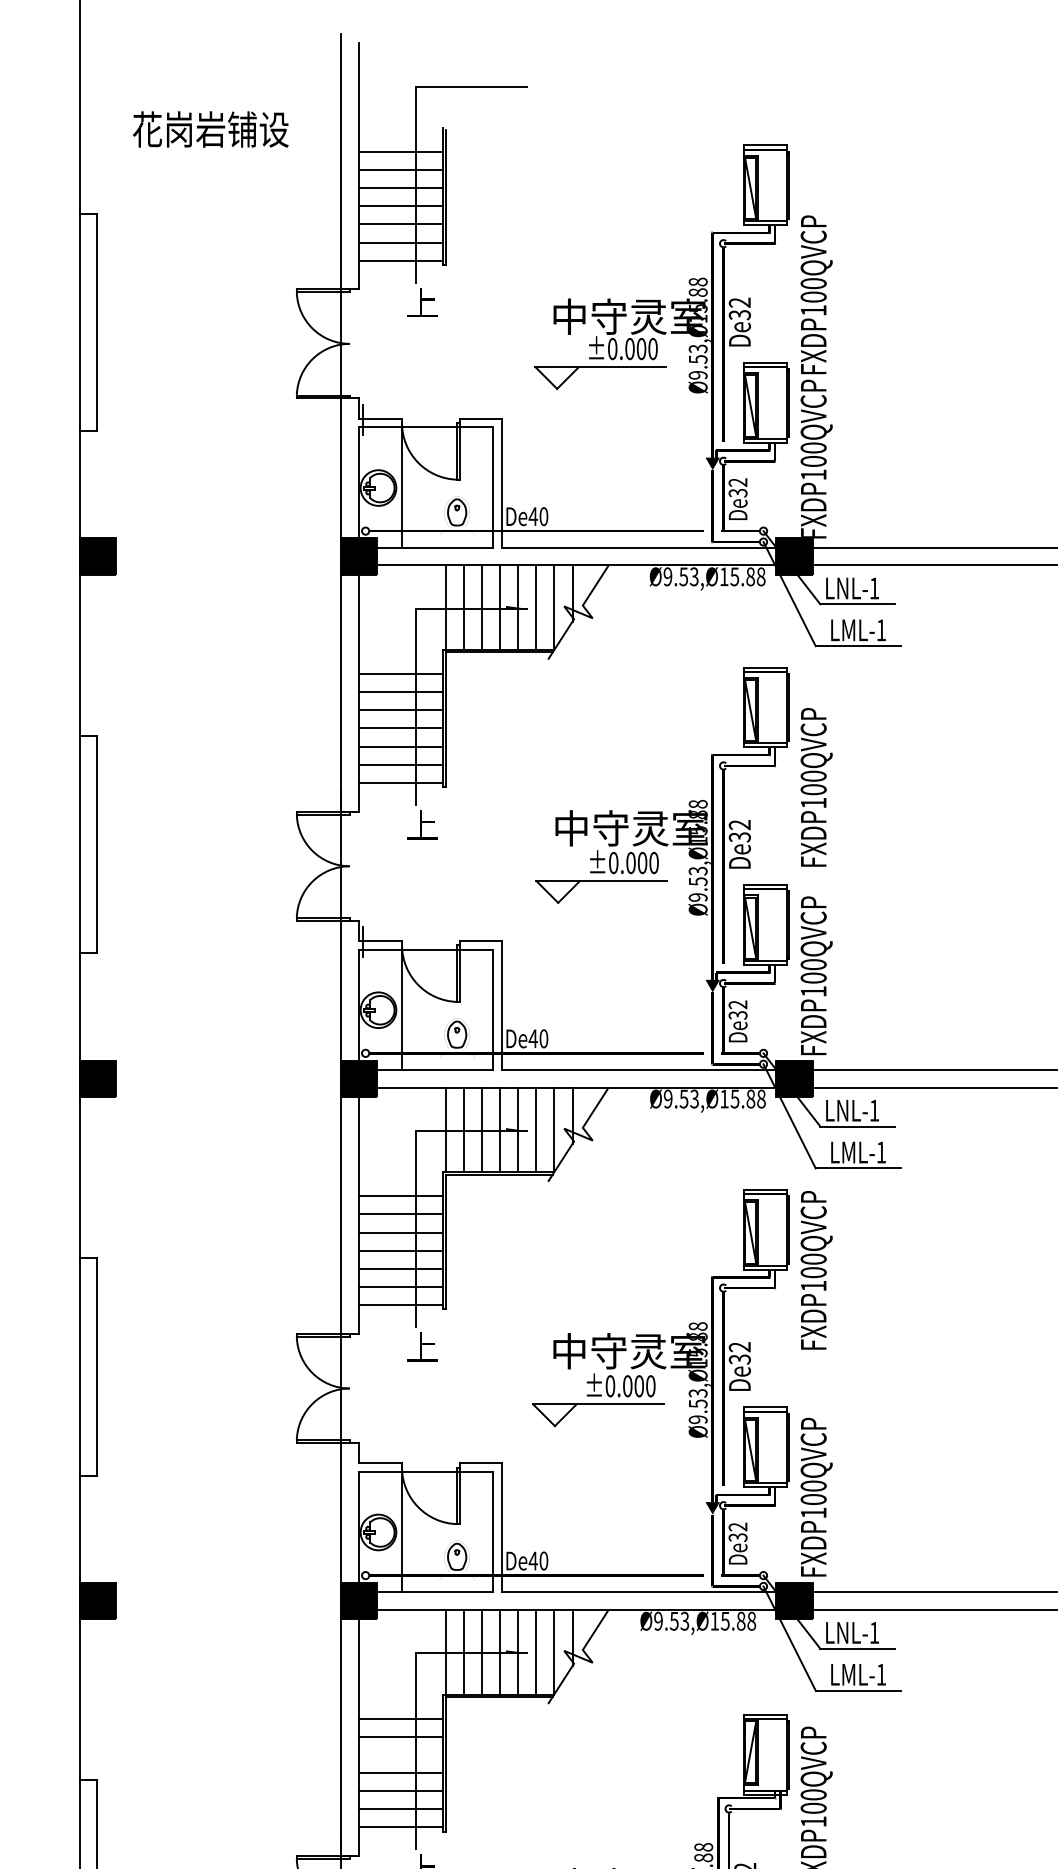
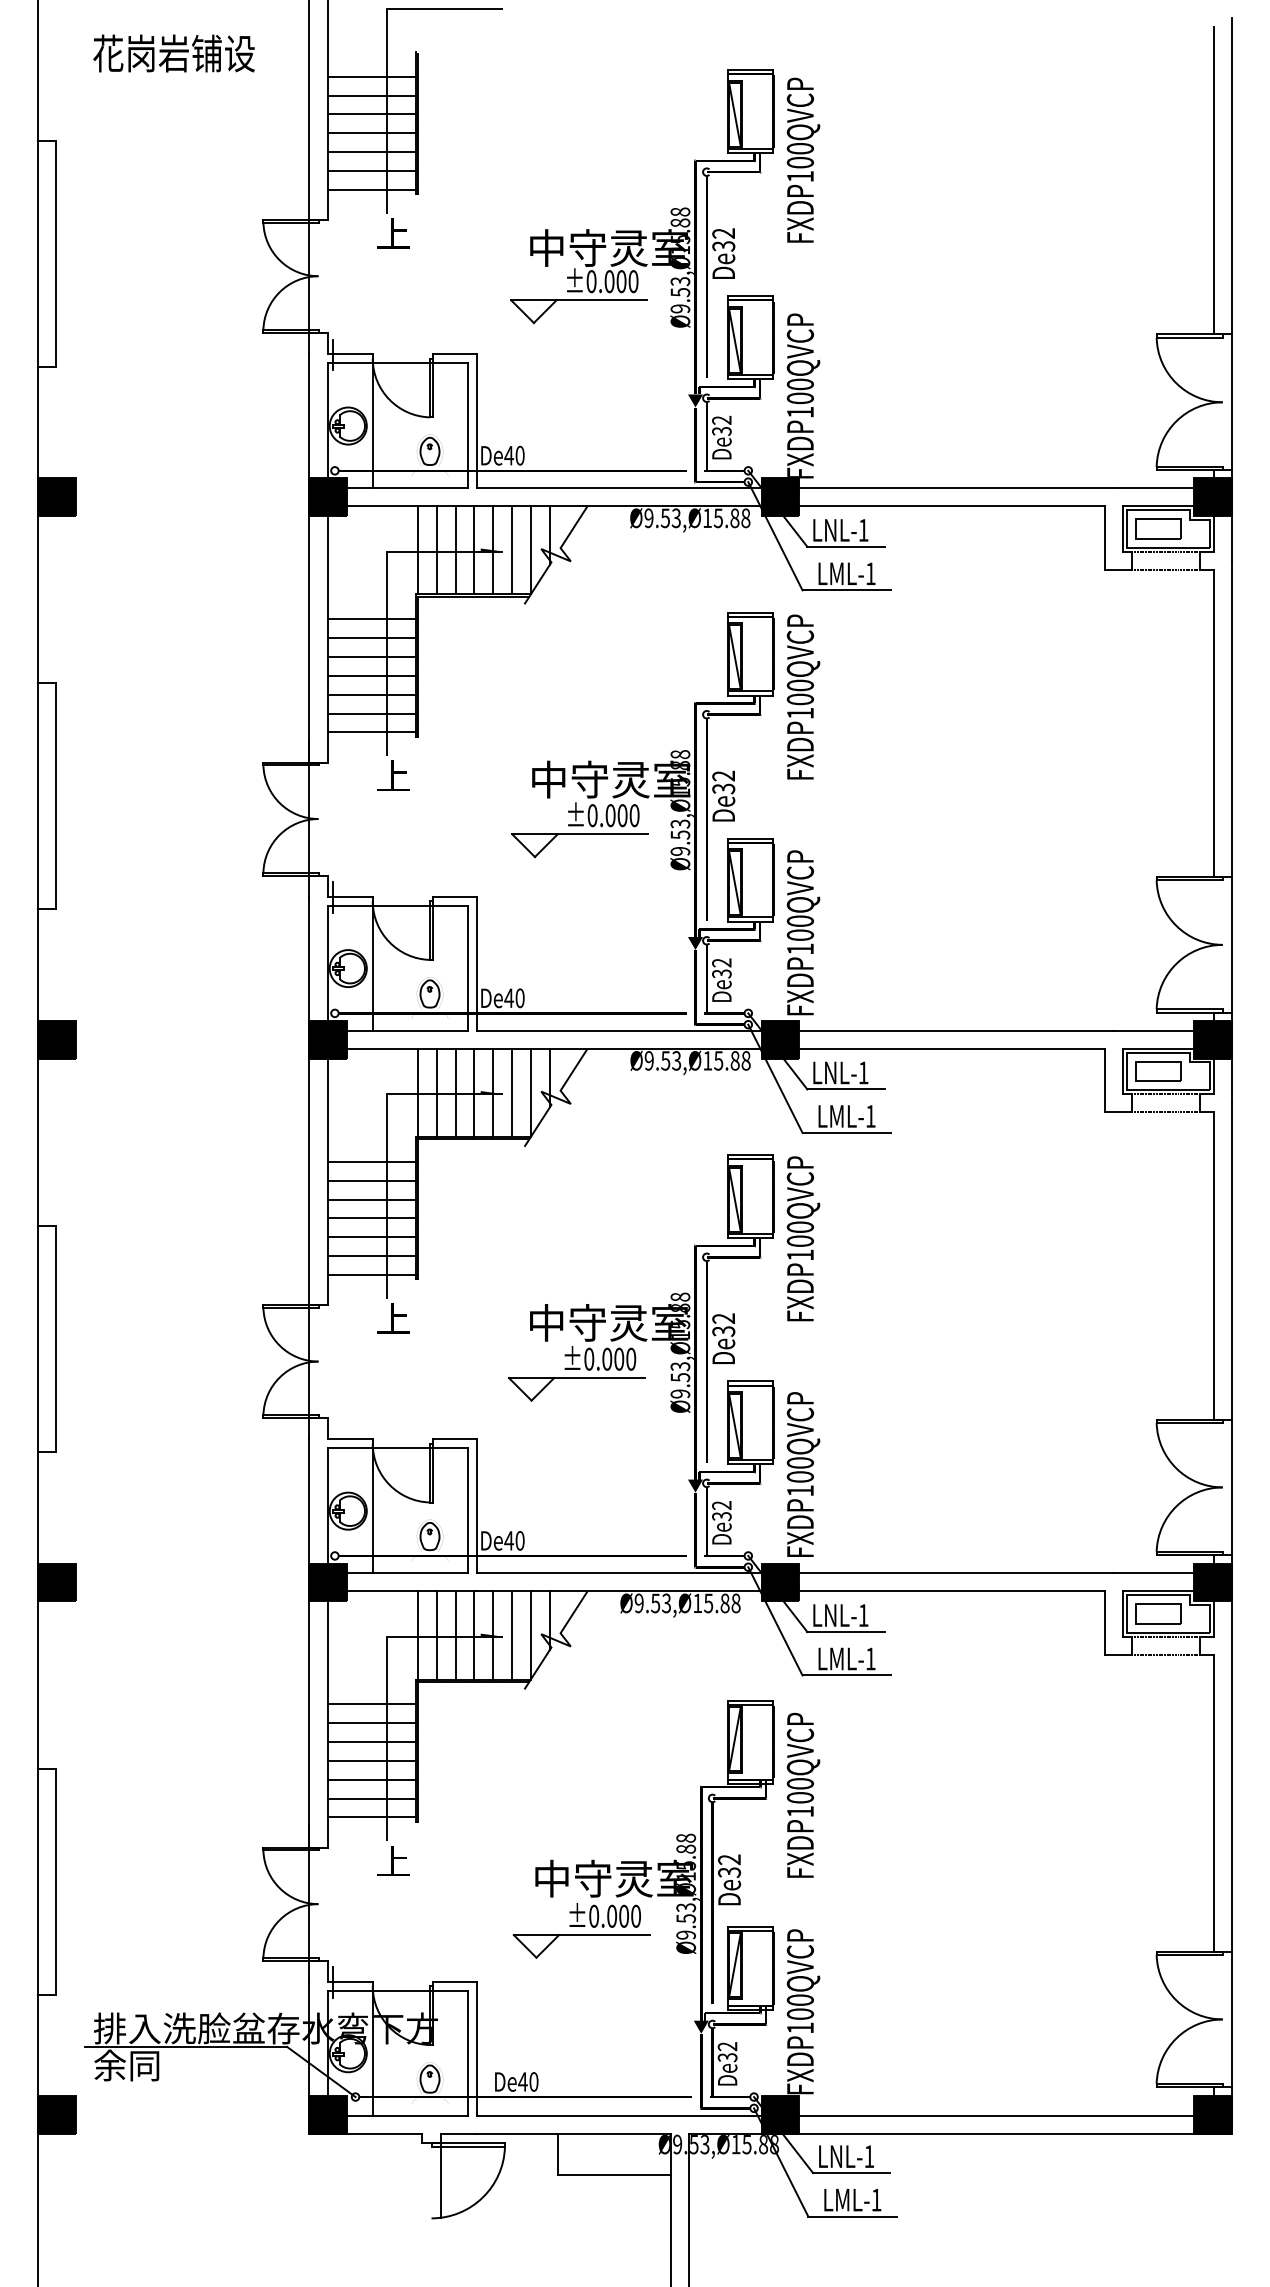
text: (816, 294) -> (803, 159), moved
text: (816, 786) -> (803, 696), moved
line: (400, 1755) -> (371, 1742), added

